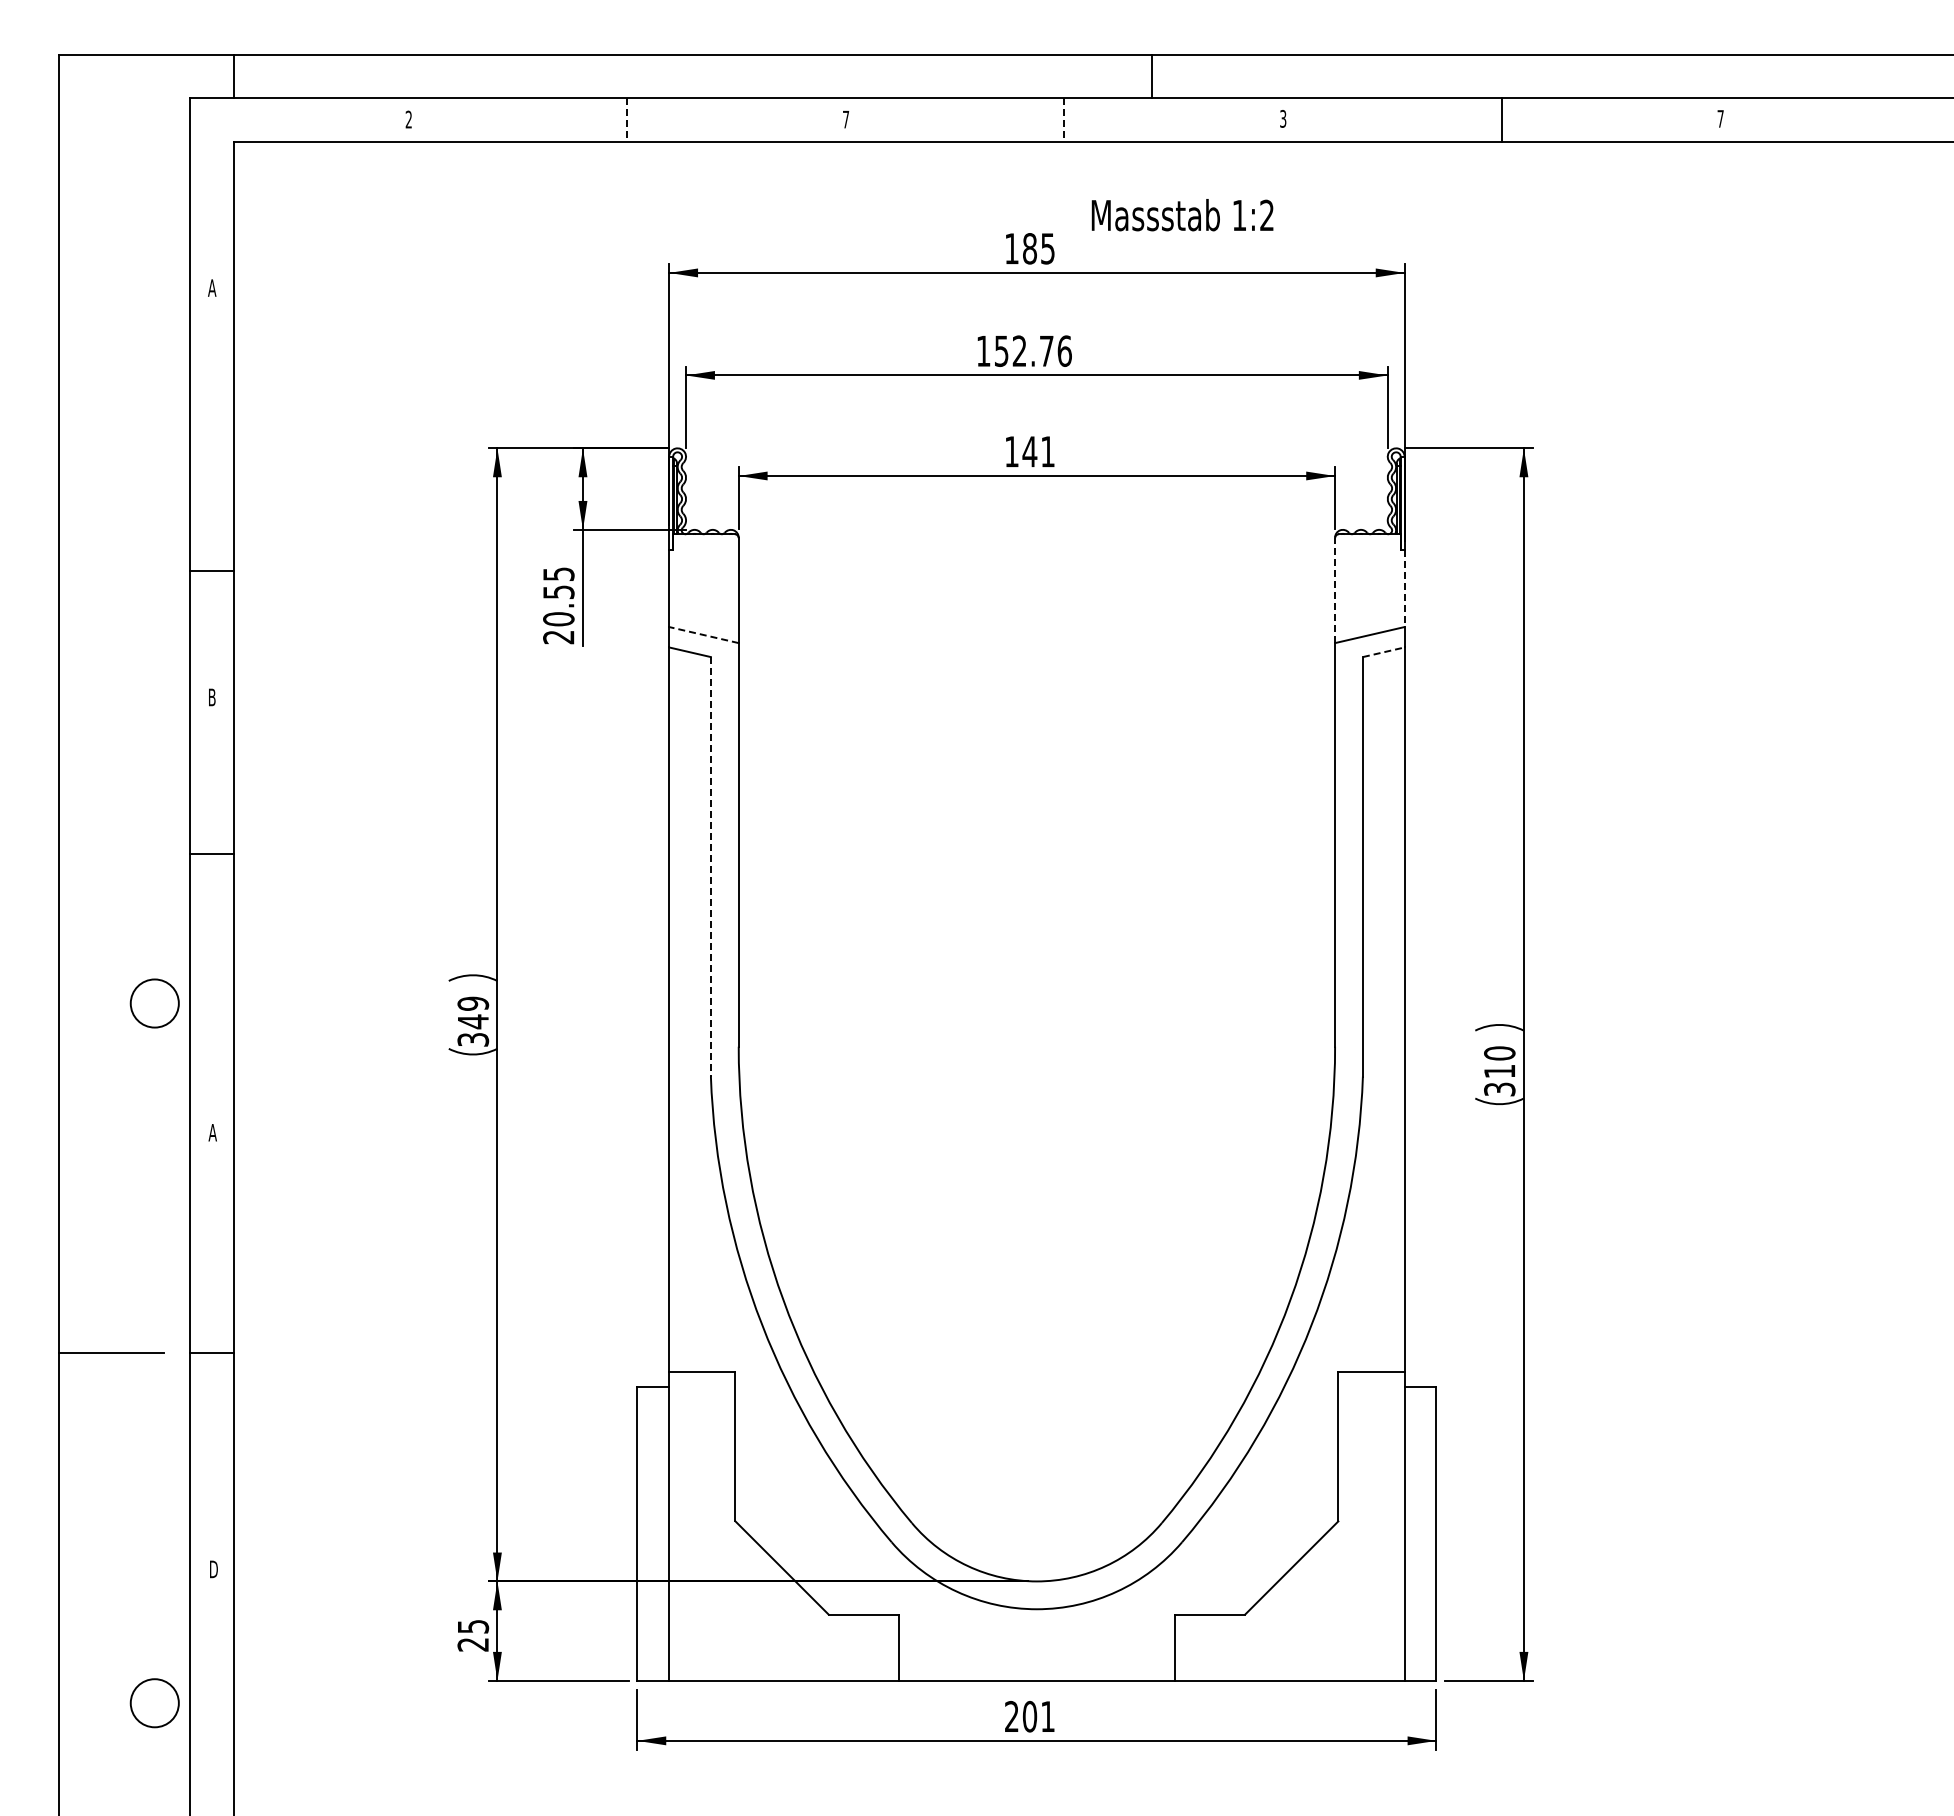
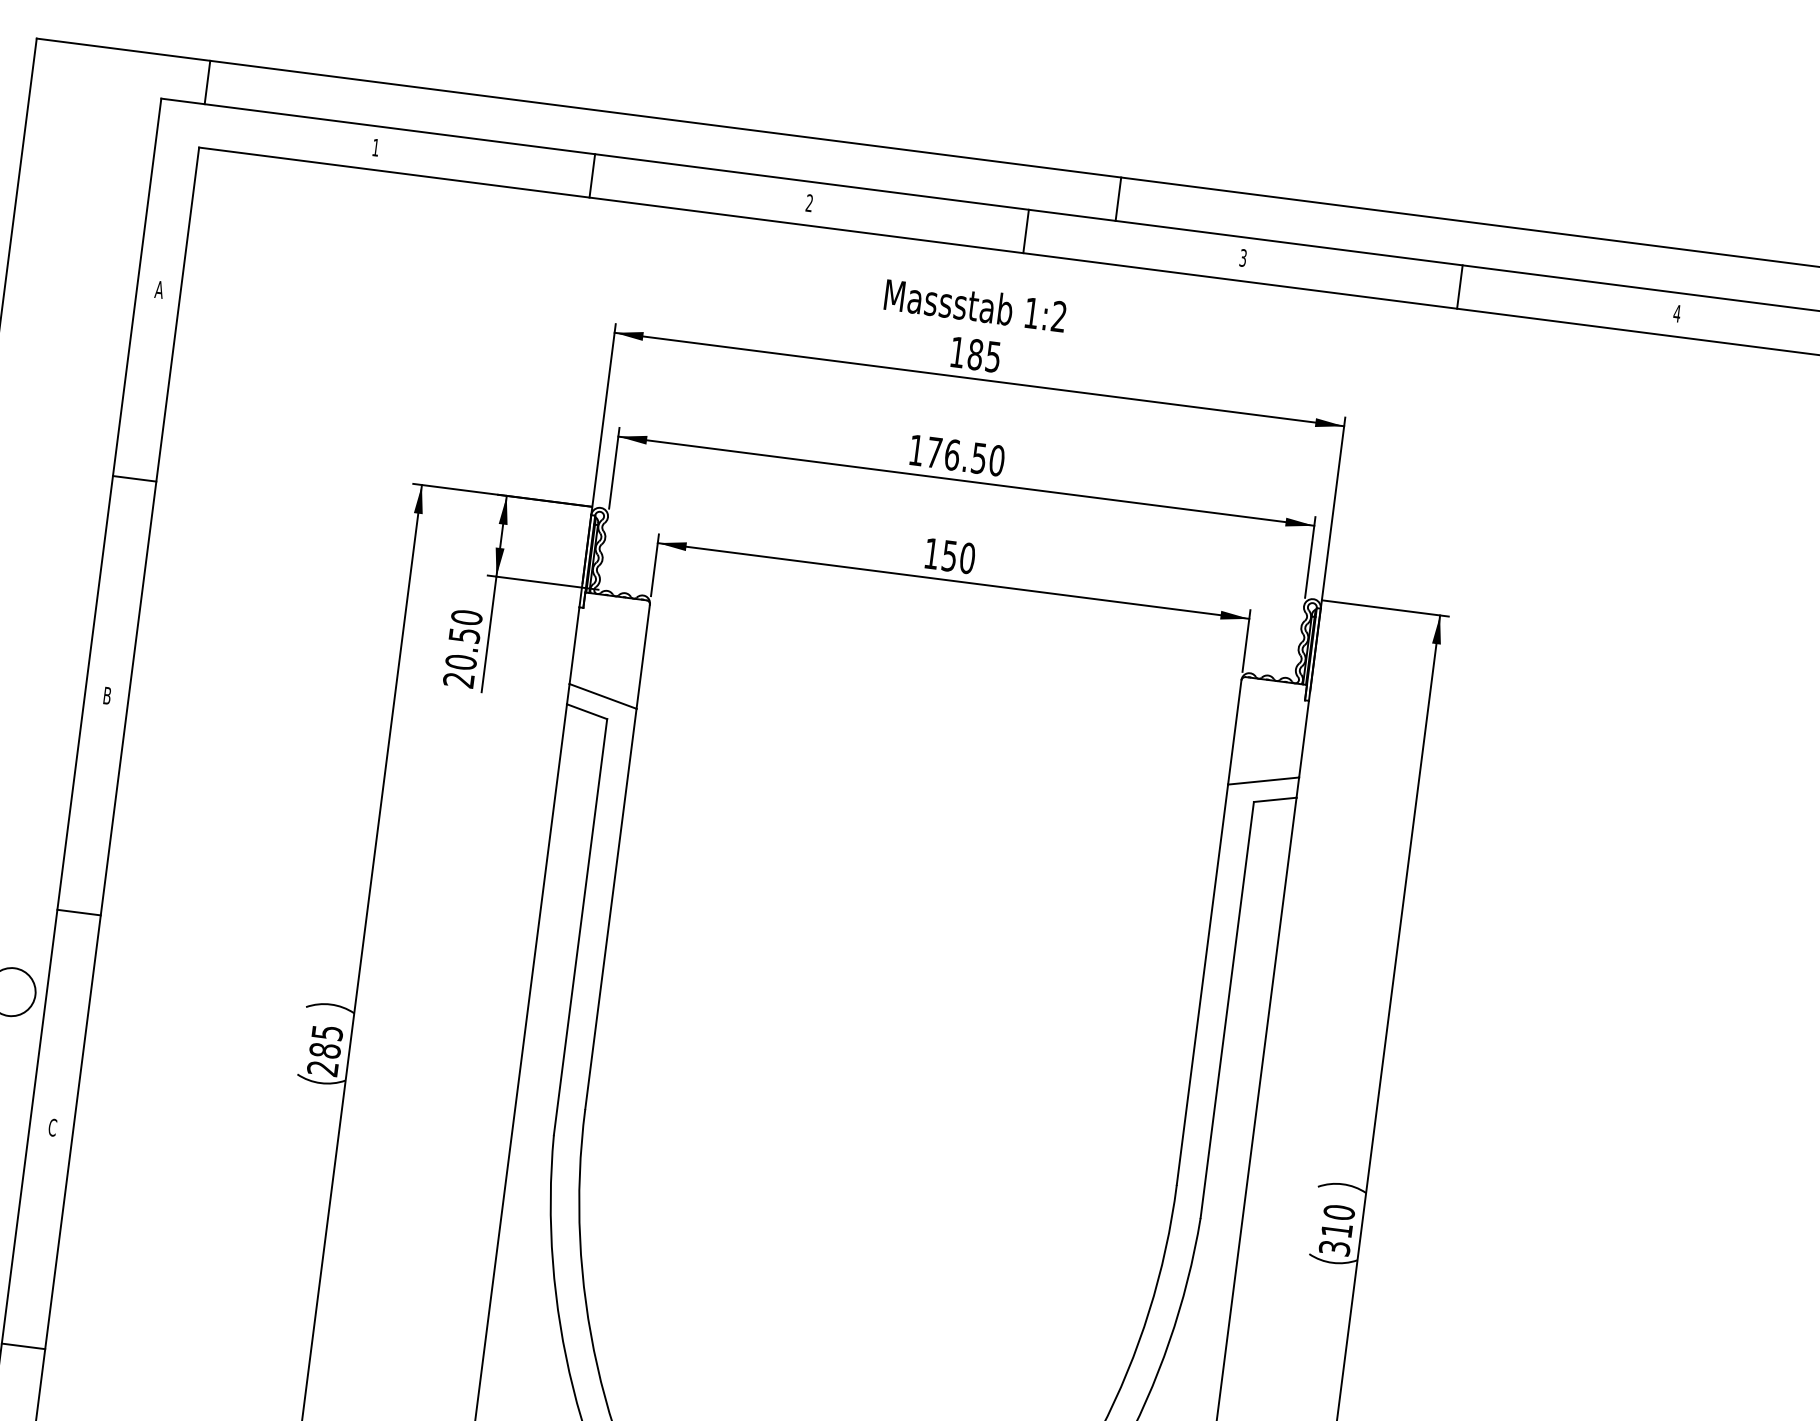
text: (1720, 118) -> (1677, 313), 7 -> 4
text: (408, 119) -> (375, 147), 2 -> 1
text: (845, 119) -> (809, 203), 7 -> 2
line: (627, 120) -> (592, 176), dashed -> solid
line: (1064, 120) -> (1026, 231), dashed -> solid
text: (1182, 215) -> (975, 305), moved
text: (1033, 350) -> (966, 456), 152.76 -> 176.50
text: (1038, 451) -> (958, 556), 141 -> 150
line: (211, 570) -> (134, 478), moved
text: (558, 574) -> (466, 617), 20.55 -> 20.50
line: (1404, 588) -> (1303, 739), dashed -> solid
line: (1335, 590) -> (1235, 732), dashed -> solid
line: (703, 635) -> (602, 696), dashed -> solid
line: (1384, 652) -> (1275, 800), dashed -> solid
line: (211, 854) -> (78, 913), moved
line: (710, 866) -> (580, 926), dashed -> solid
text: (473, 1021) -> (325, 1050), 349 -> 285
text: (212, 1132) -> (52, 1127), A -> C

